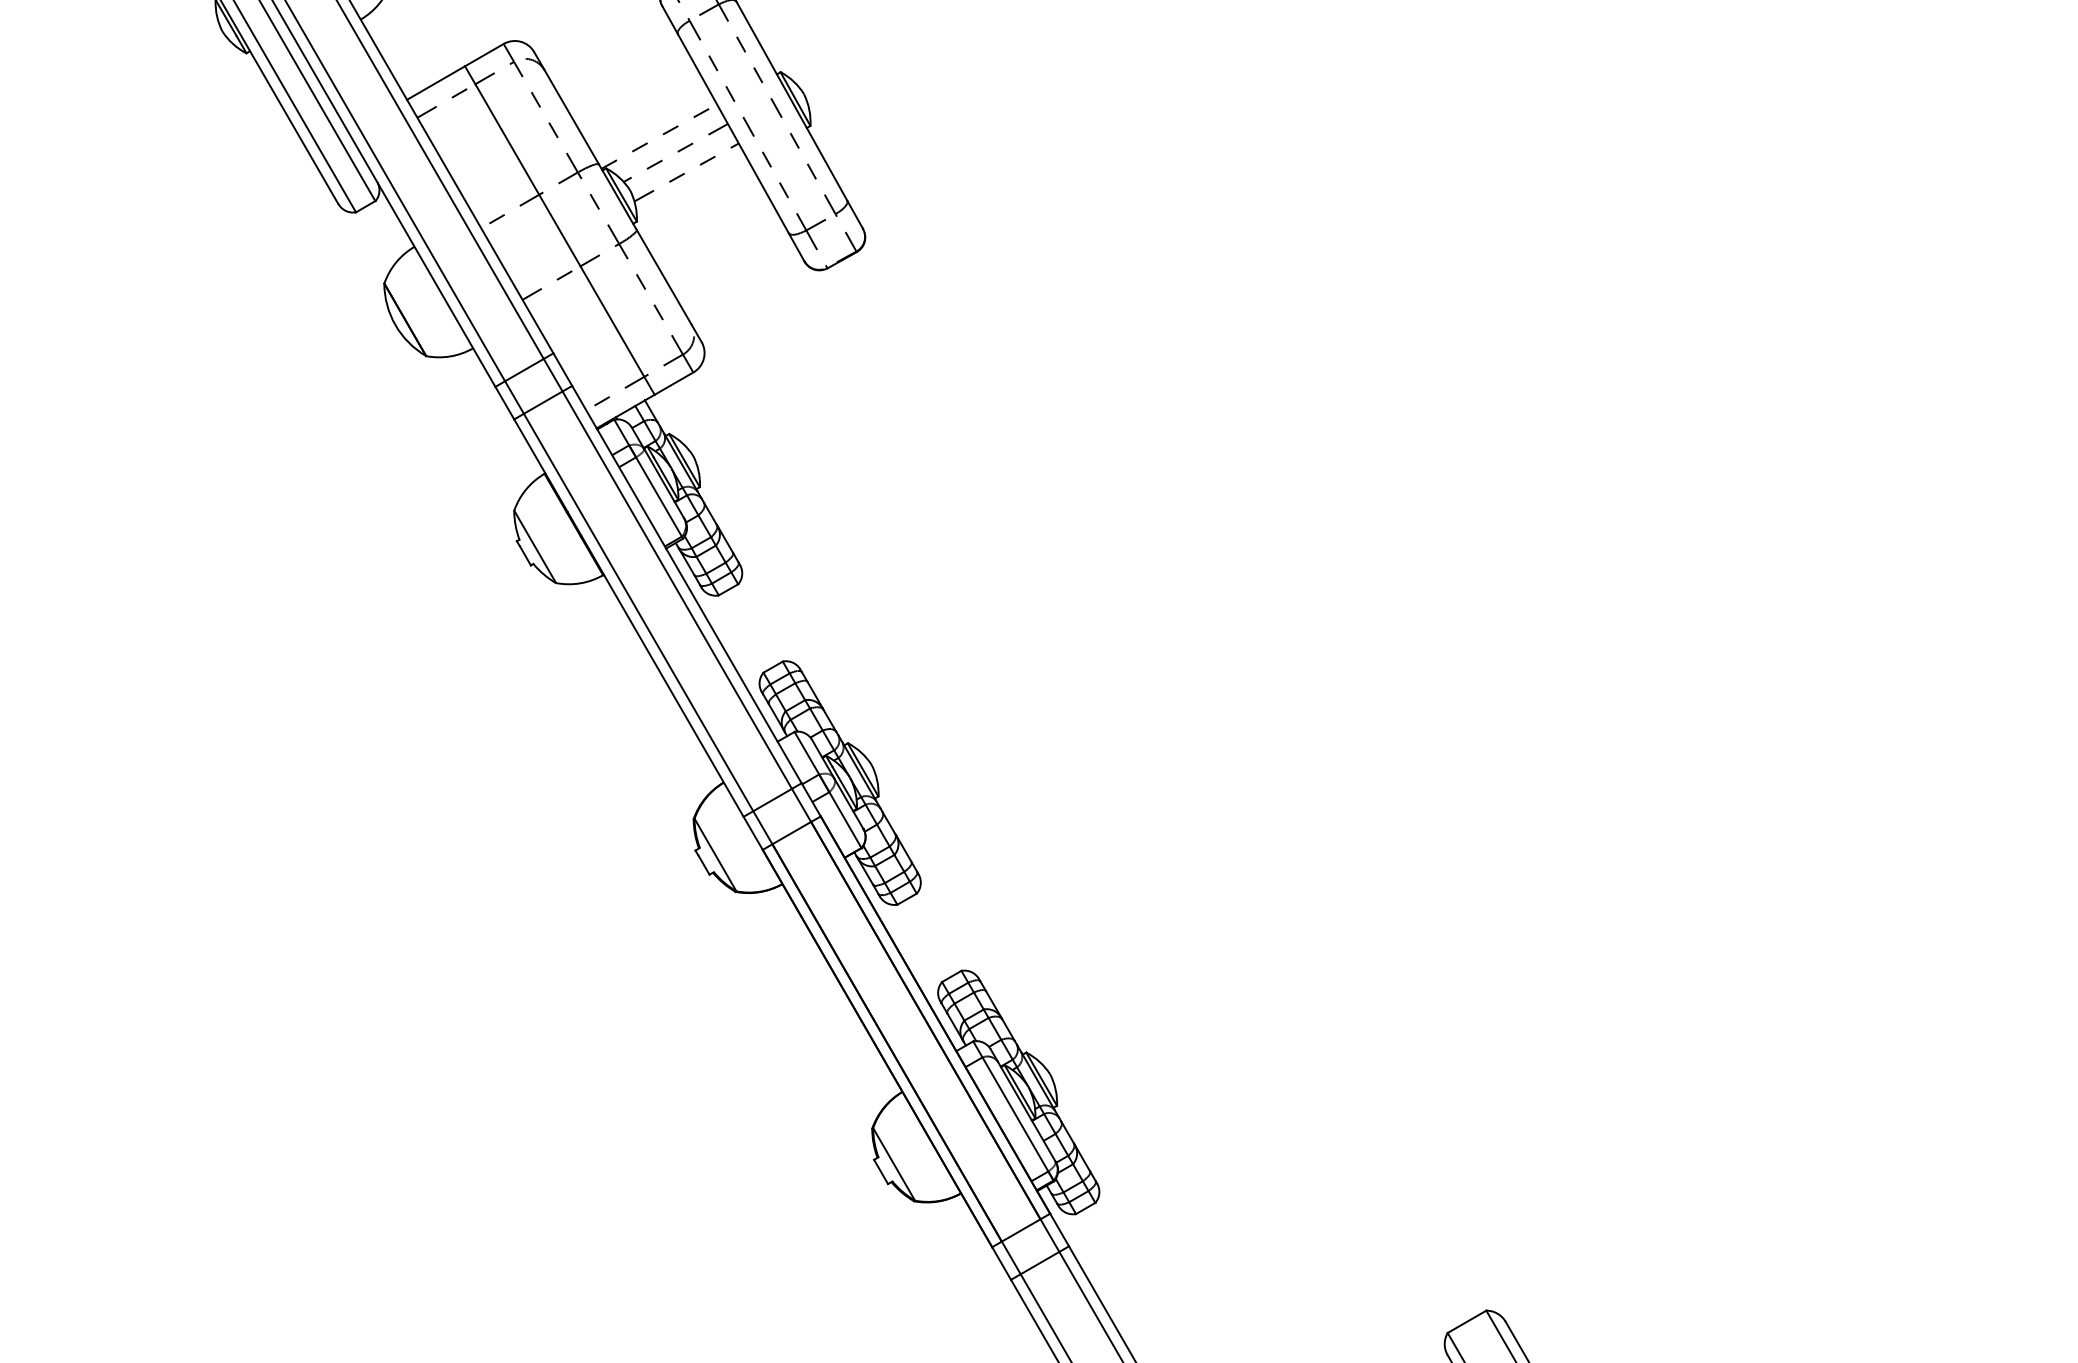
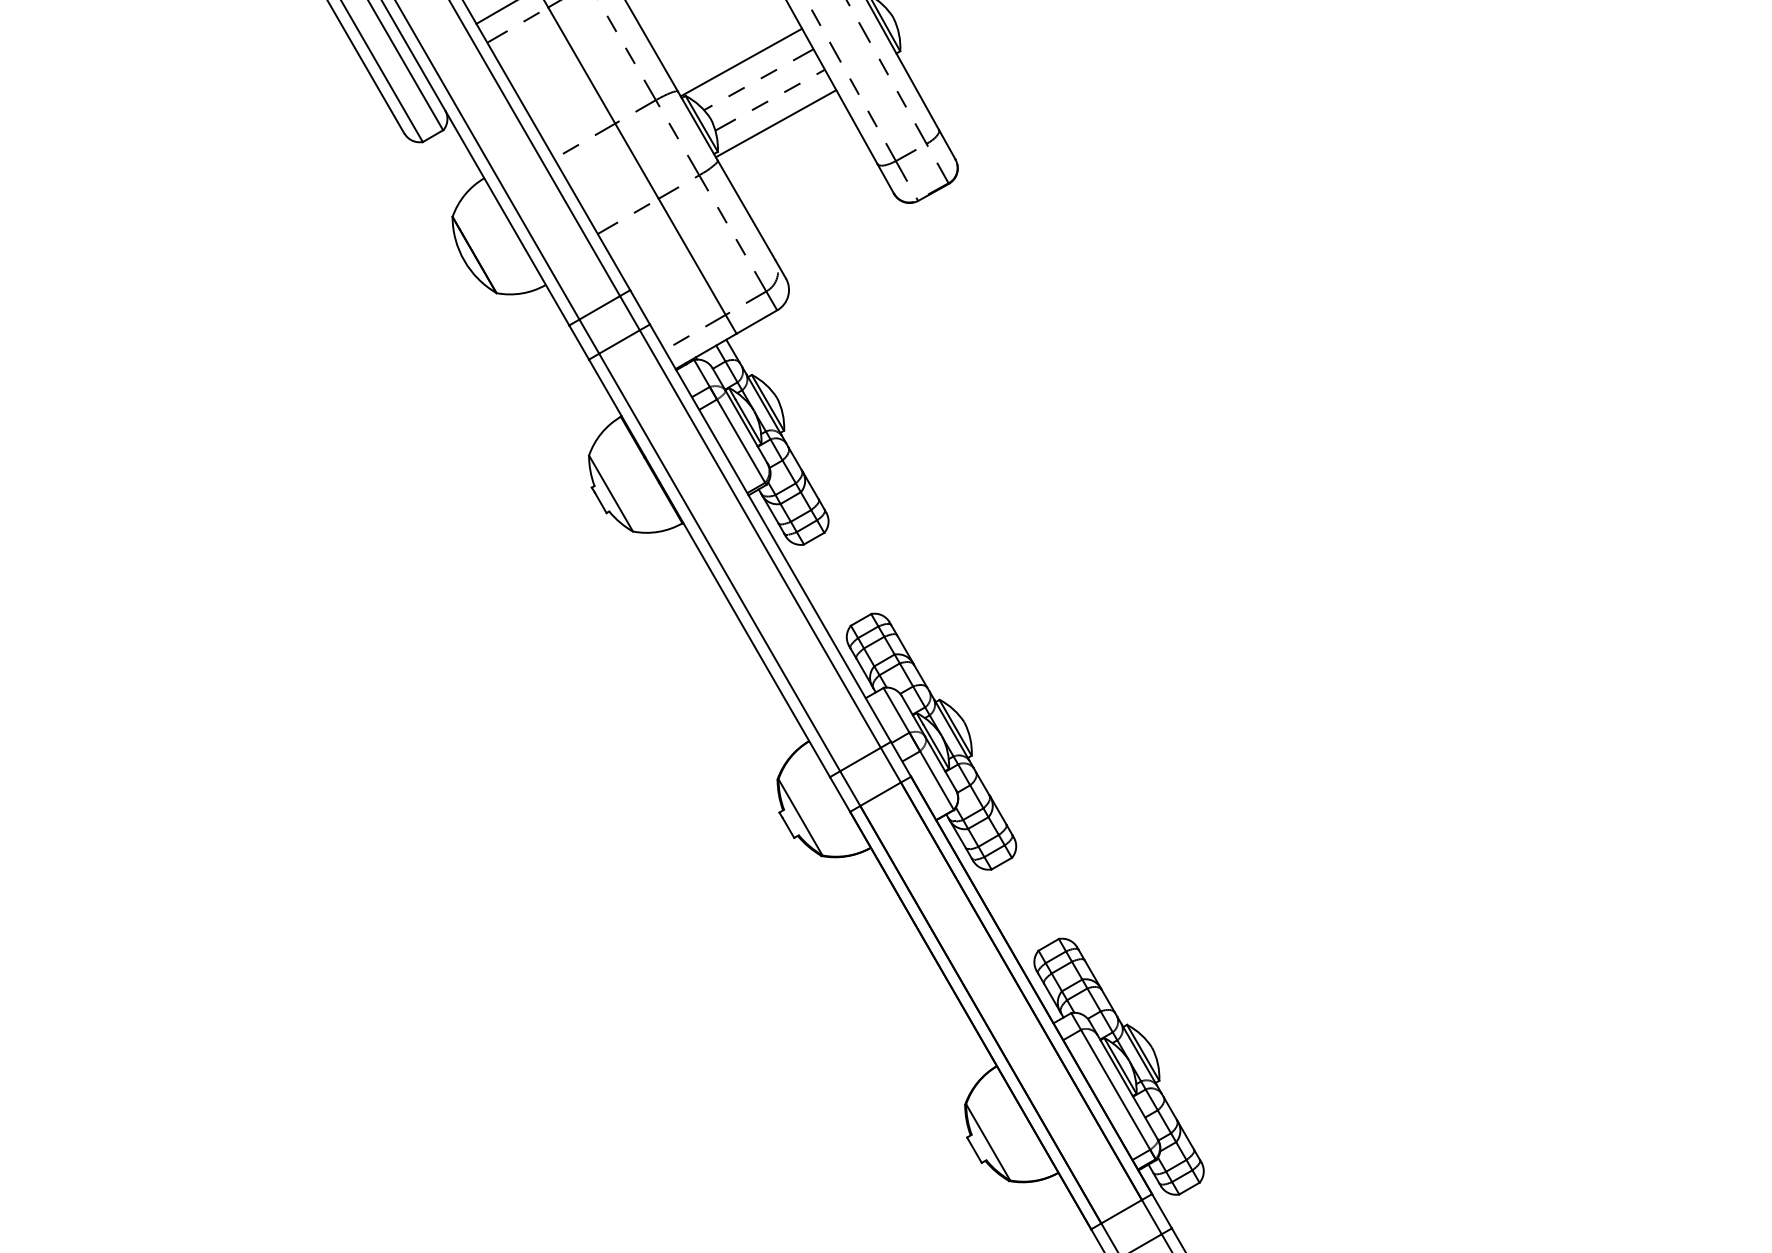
line: (659, 136) -> (741, 62), dashed -> solid
line: (691, 194) -> (775, 123), added

